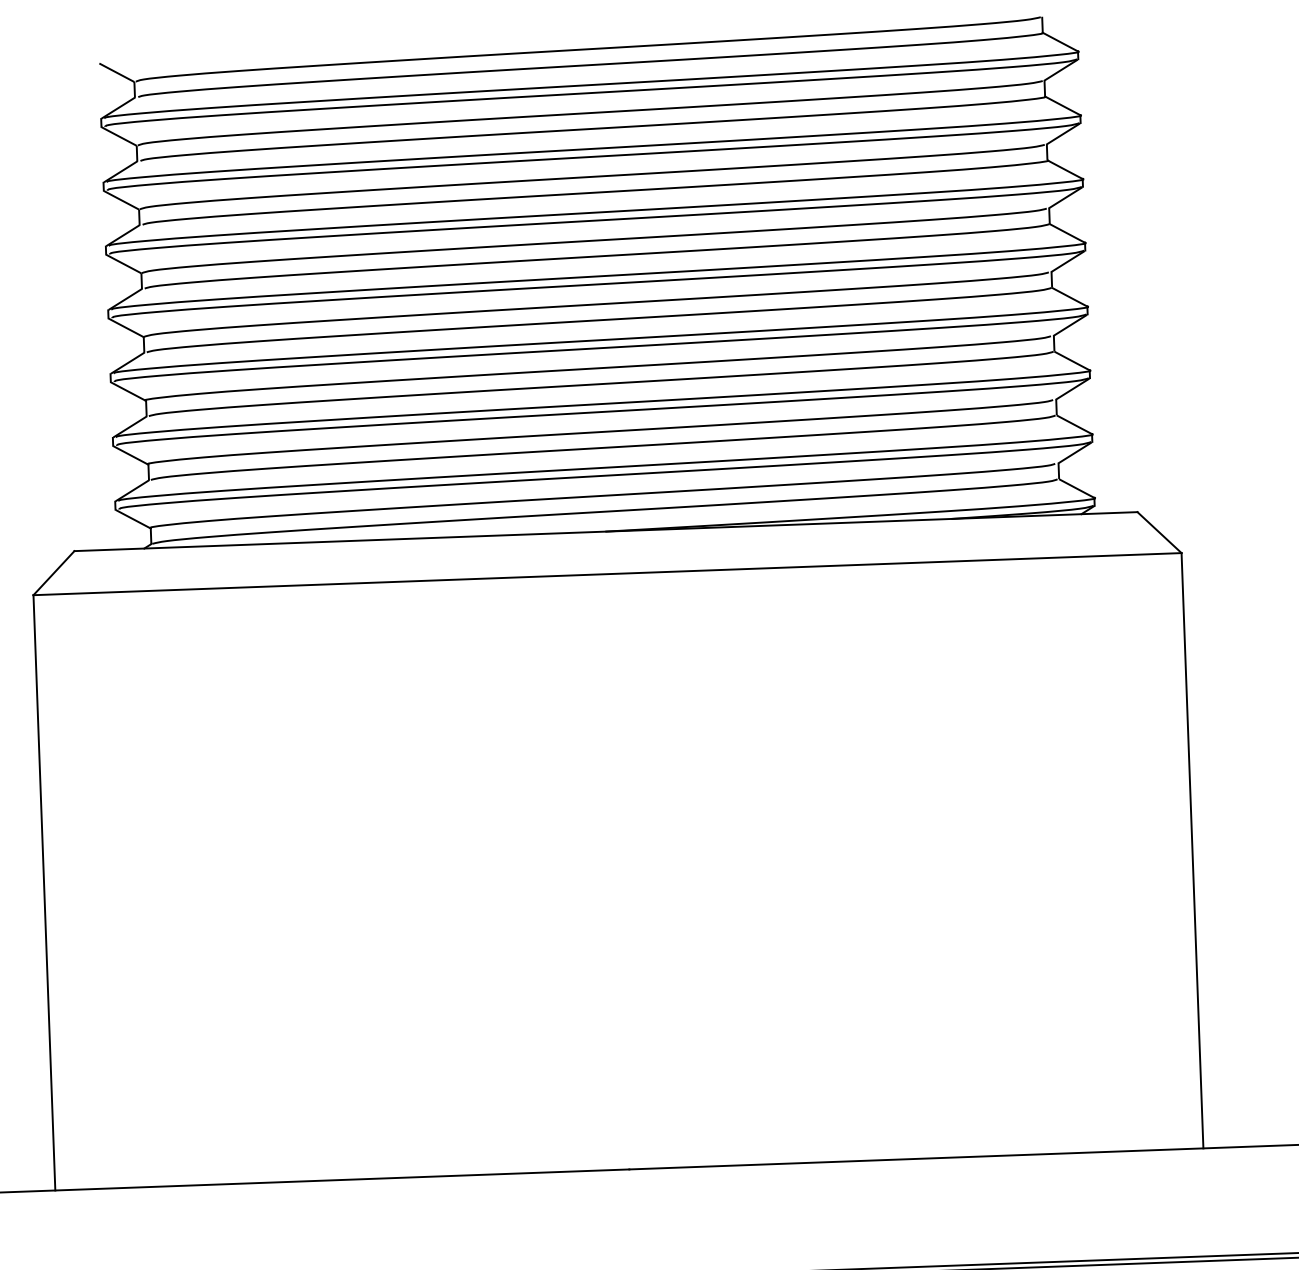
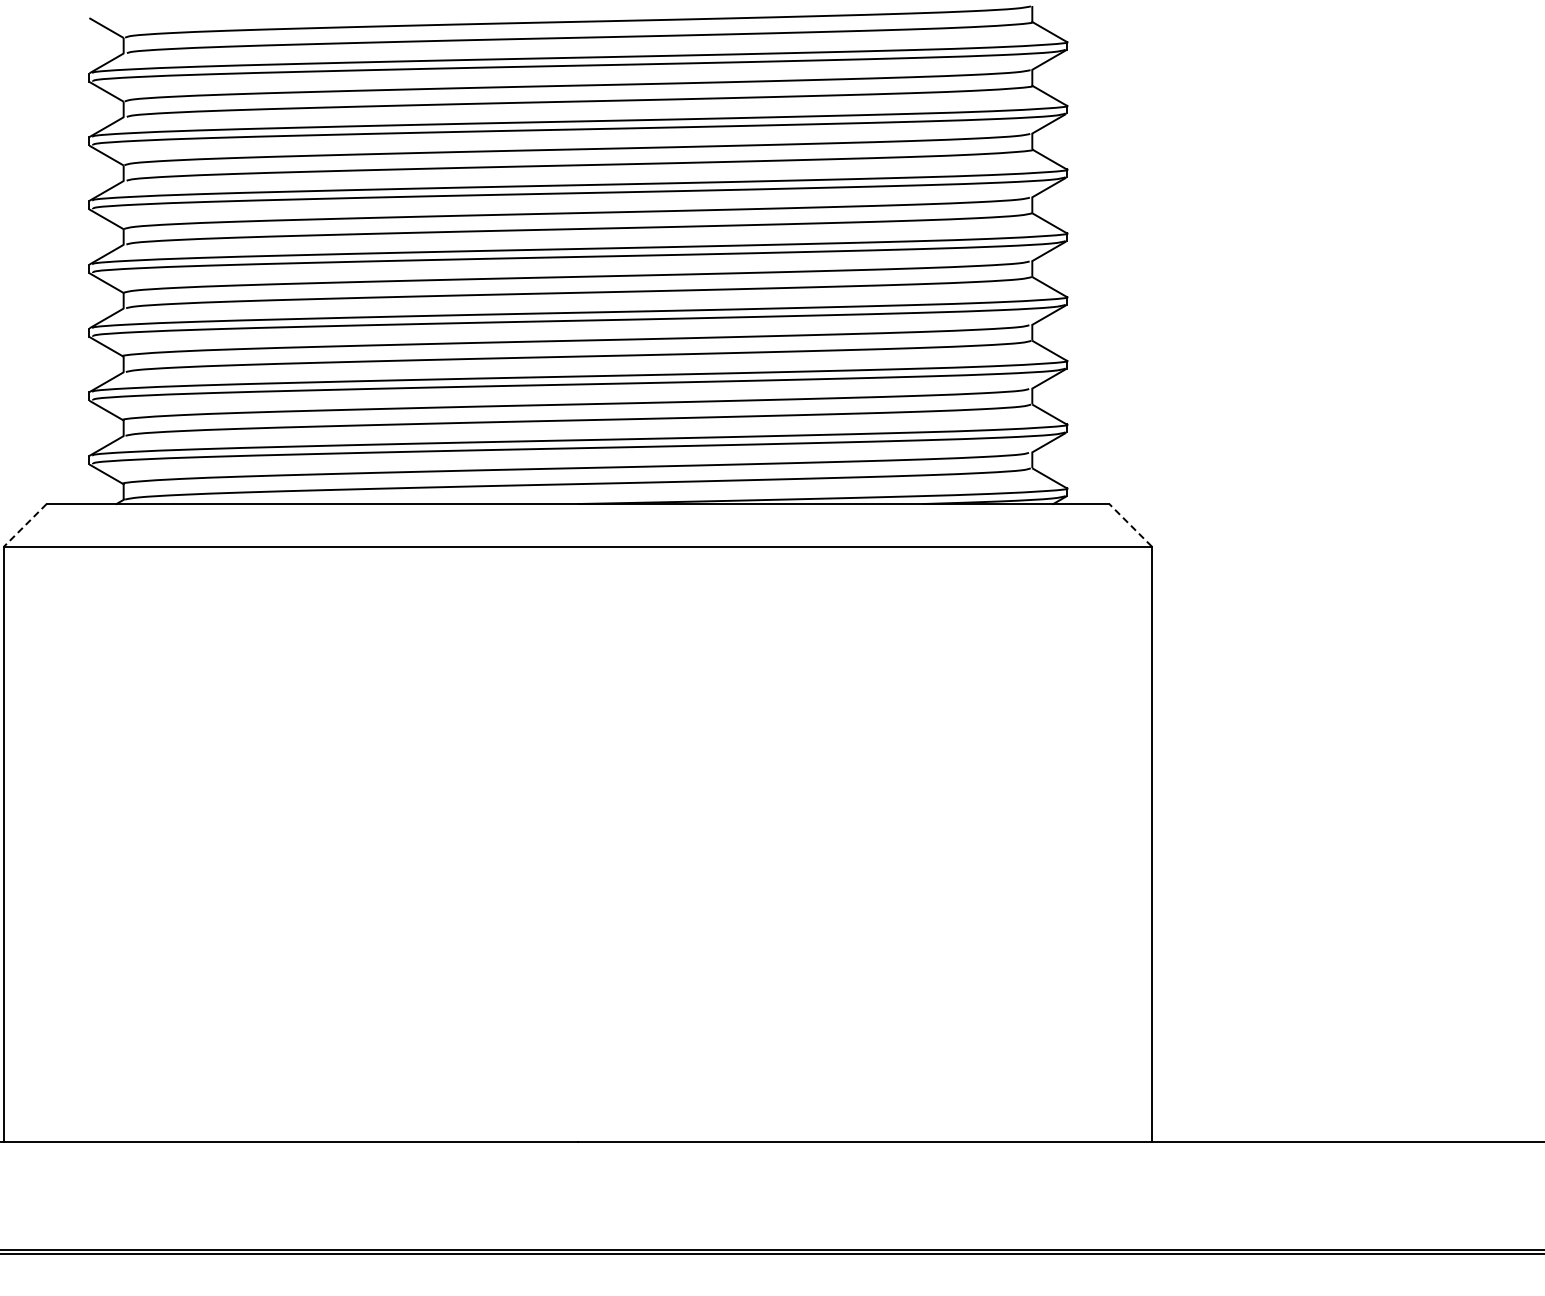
line: (1159, 531) -> (1130, 524), solid -> dashed
line: (54, 573) -> (25, 525), solid -> dashed

